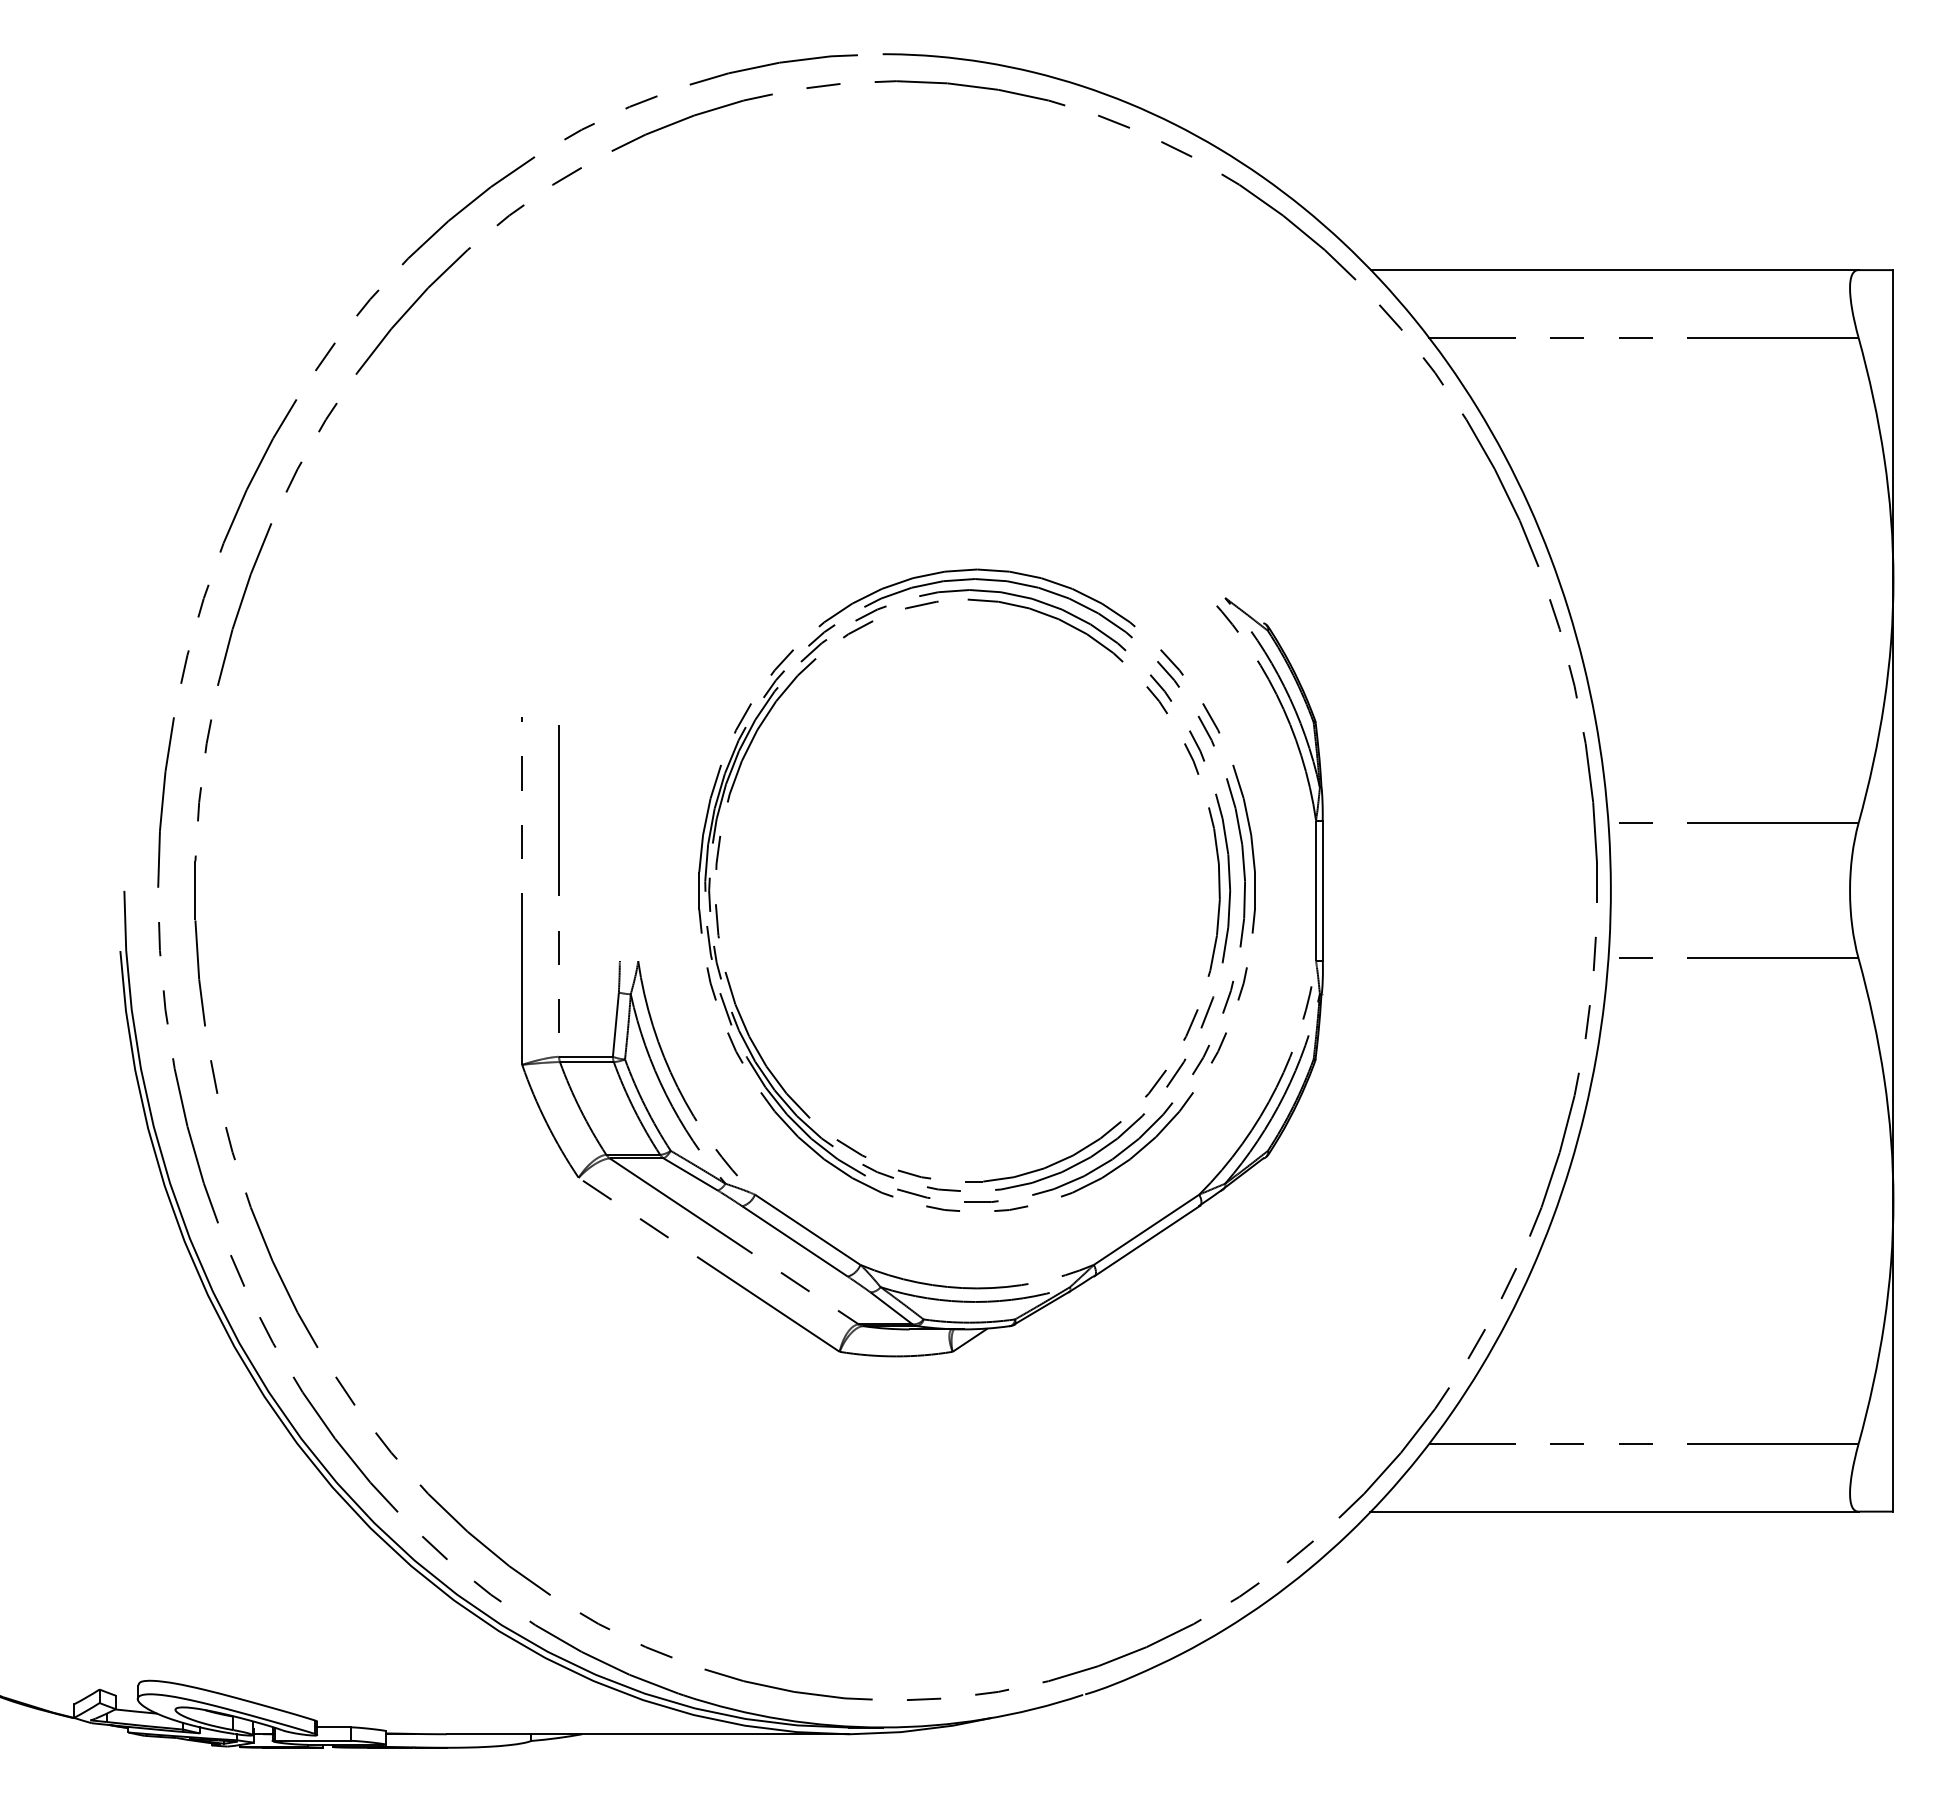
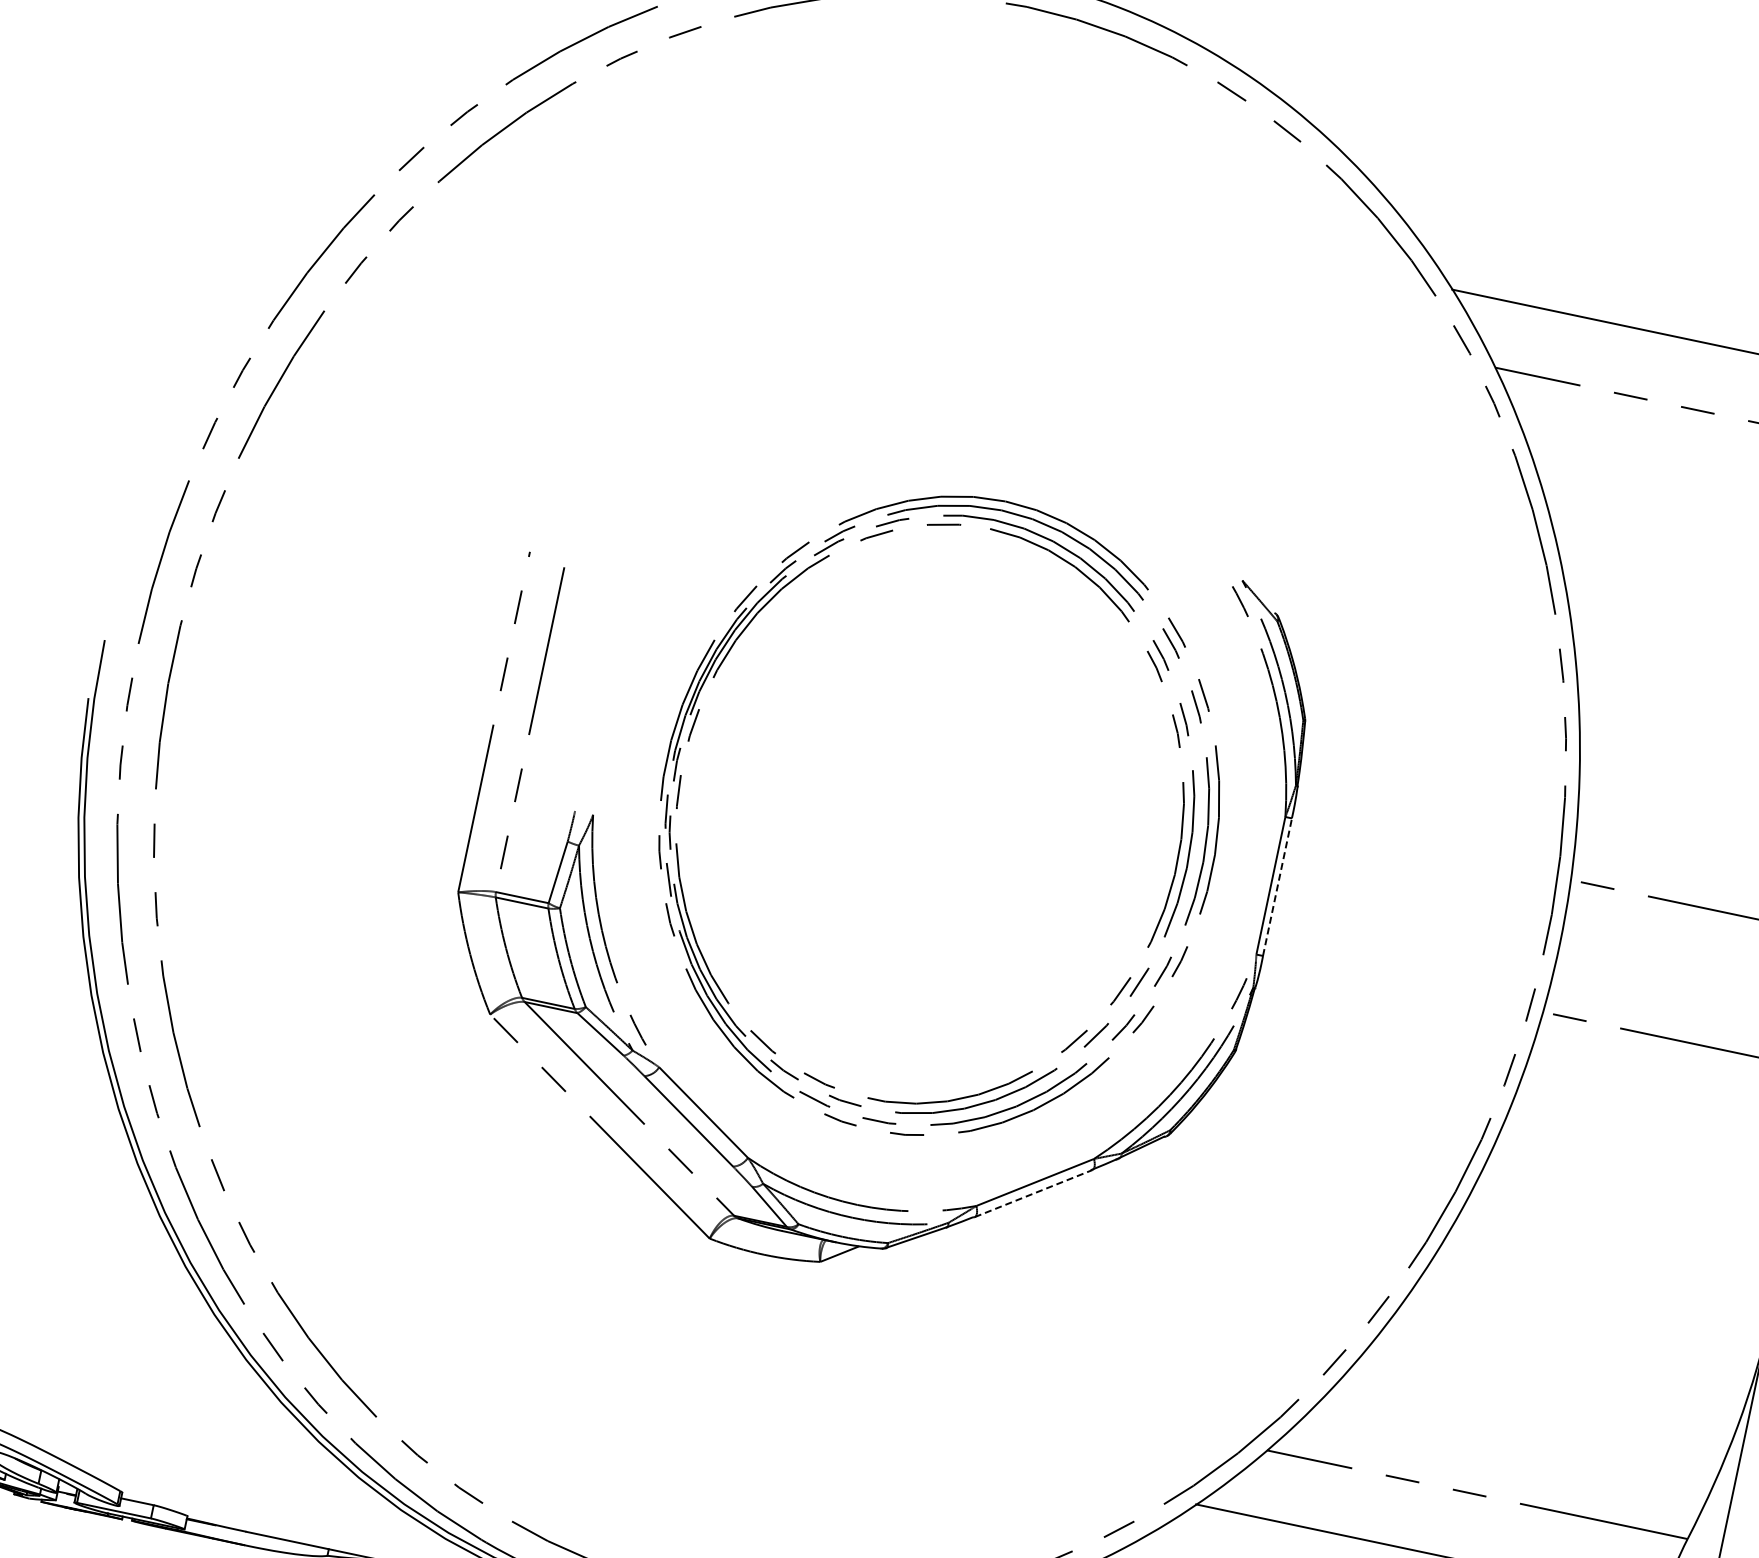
line: (1322, 890) -> (1277, 886), solid -> dashed
line: (1147, 1240) -> (1033, 1193), solid -> dashed

